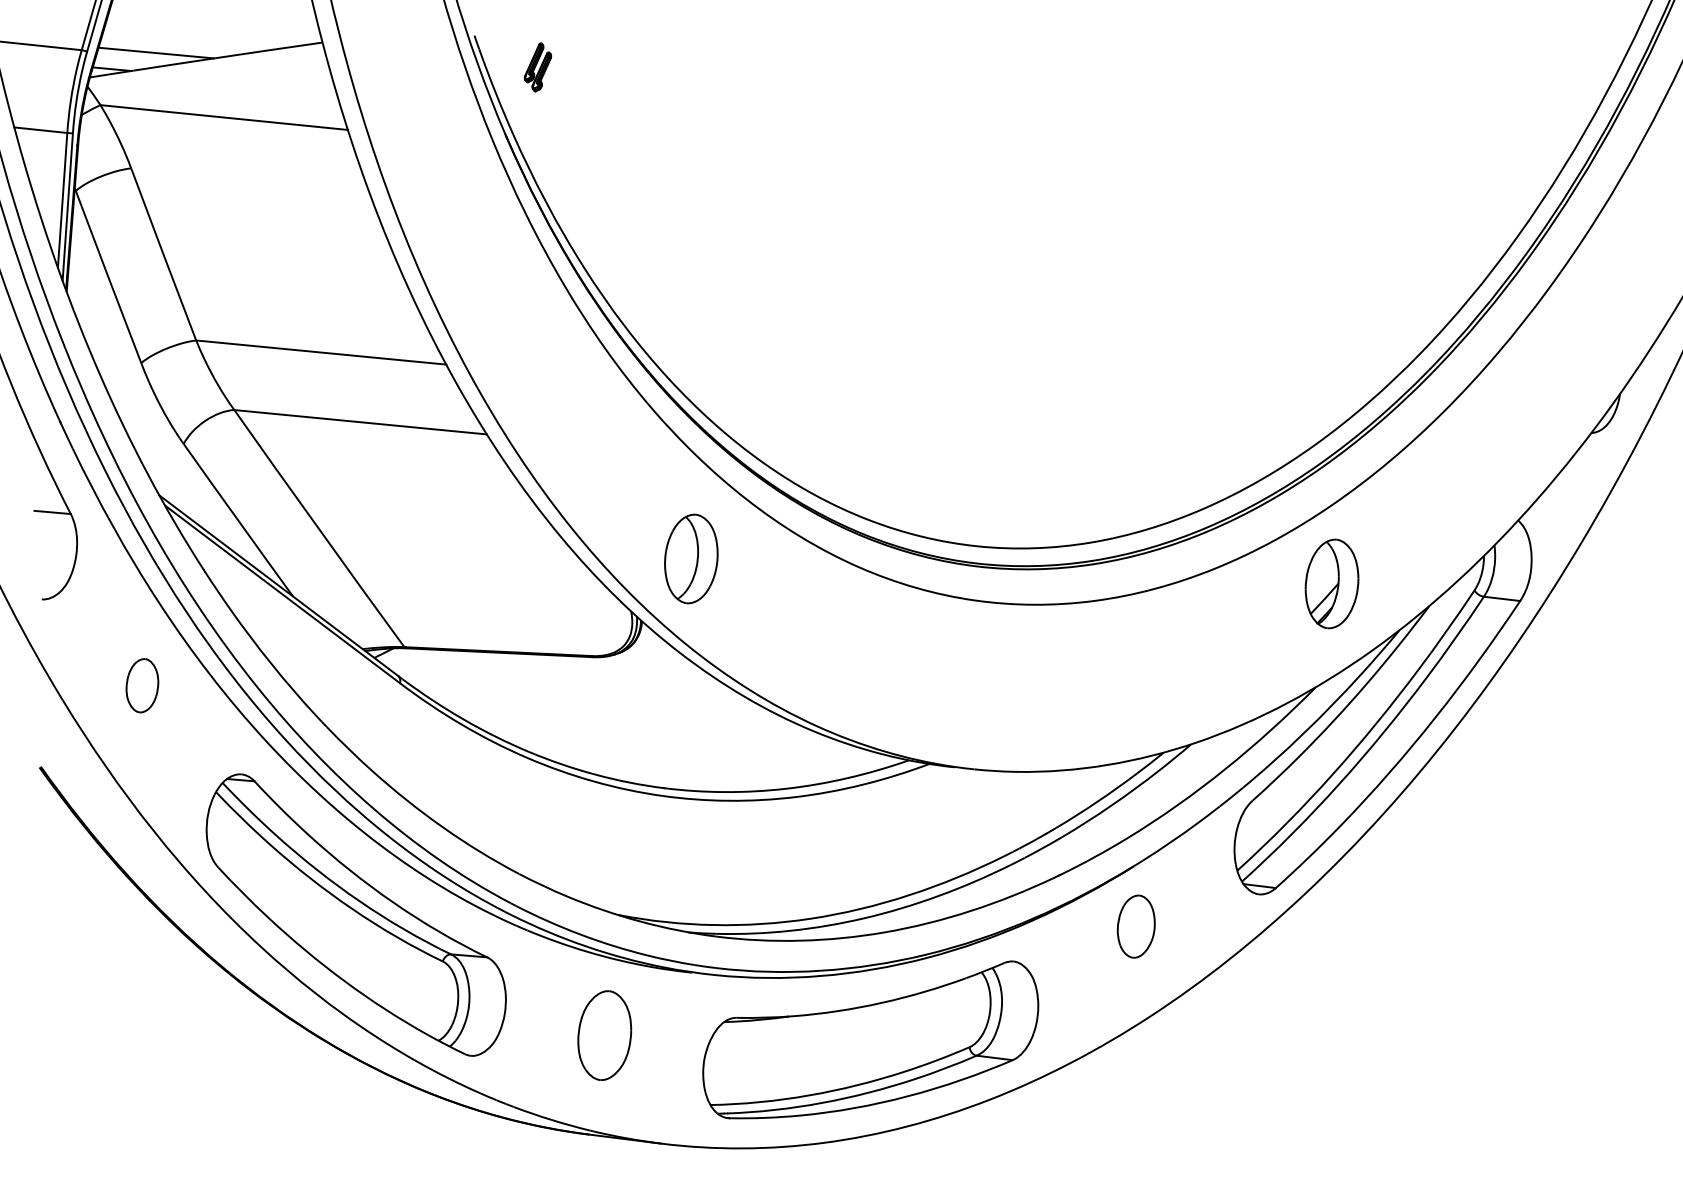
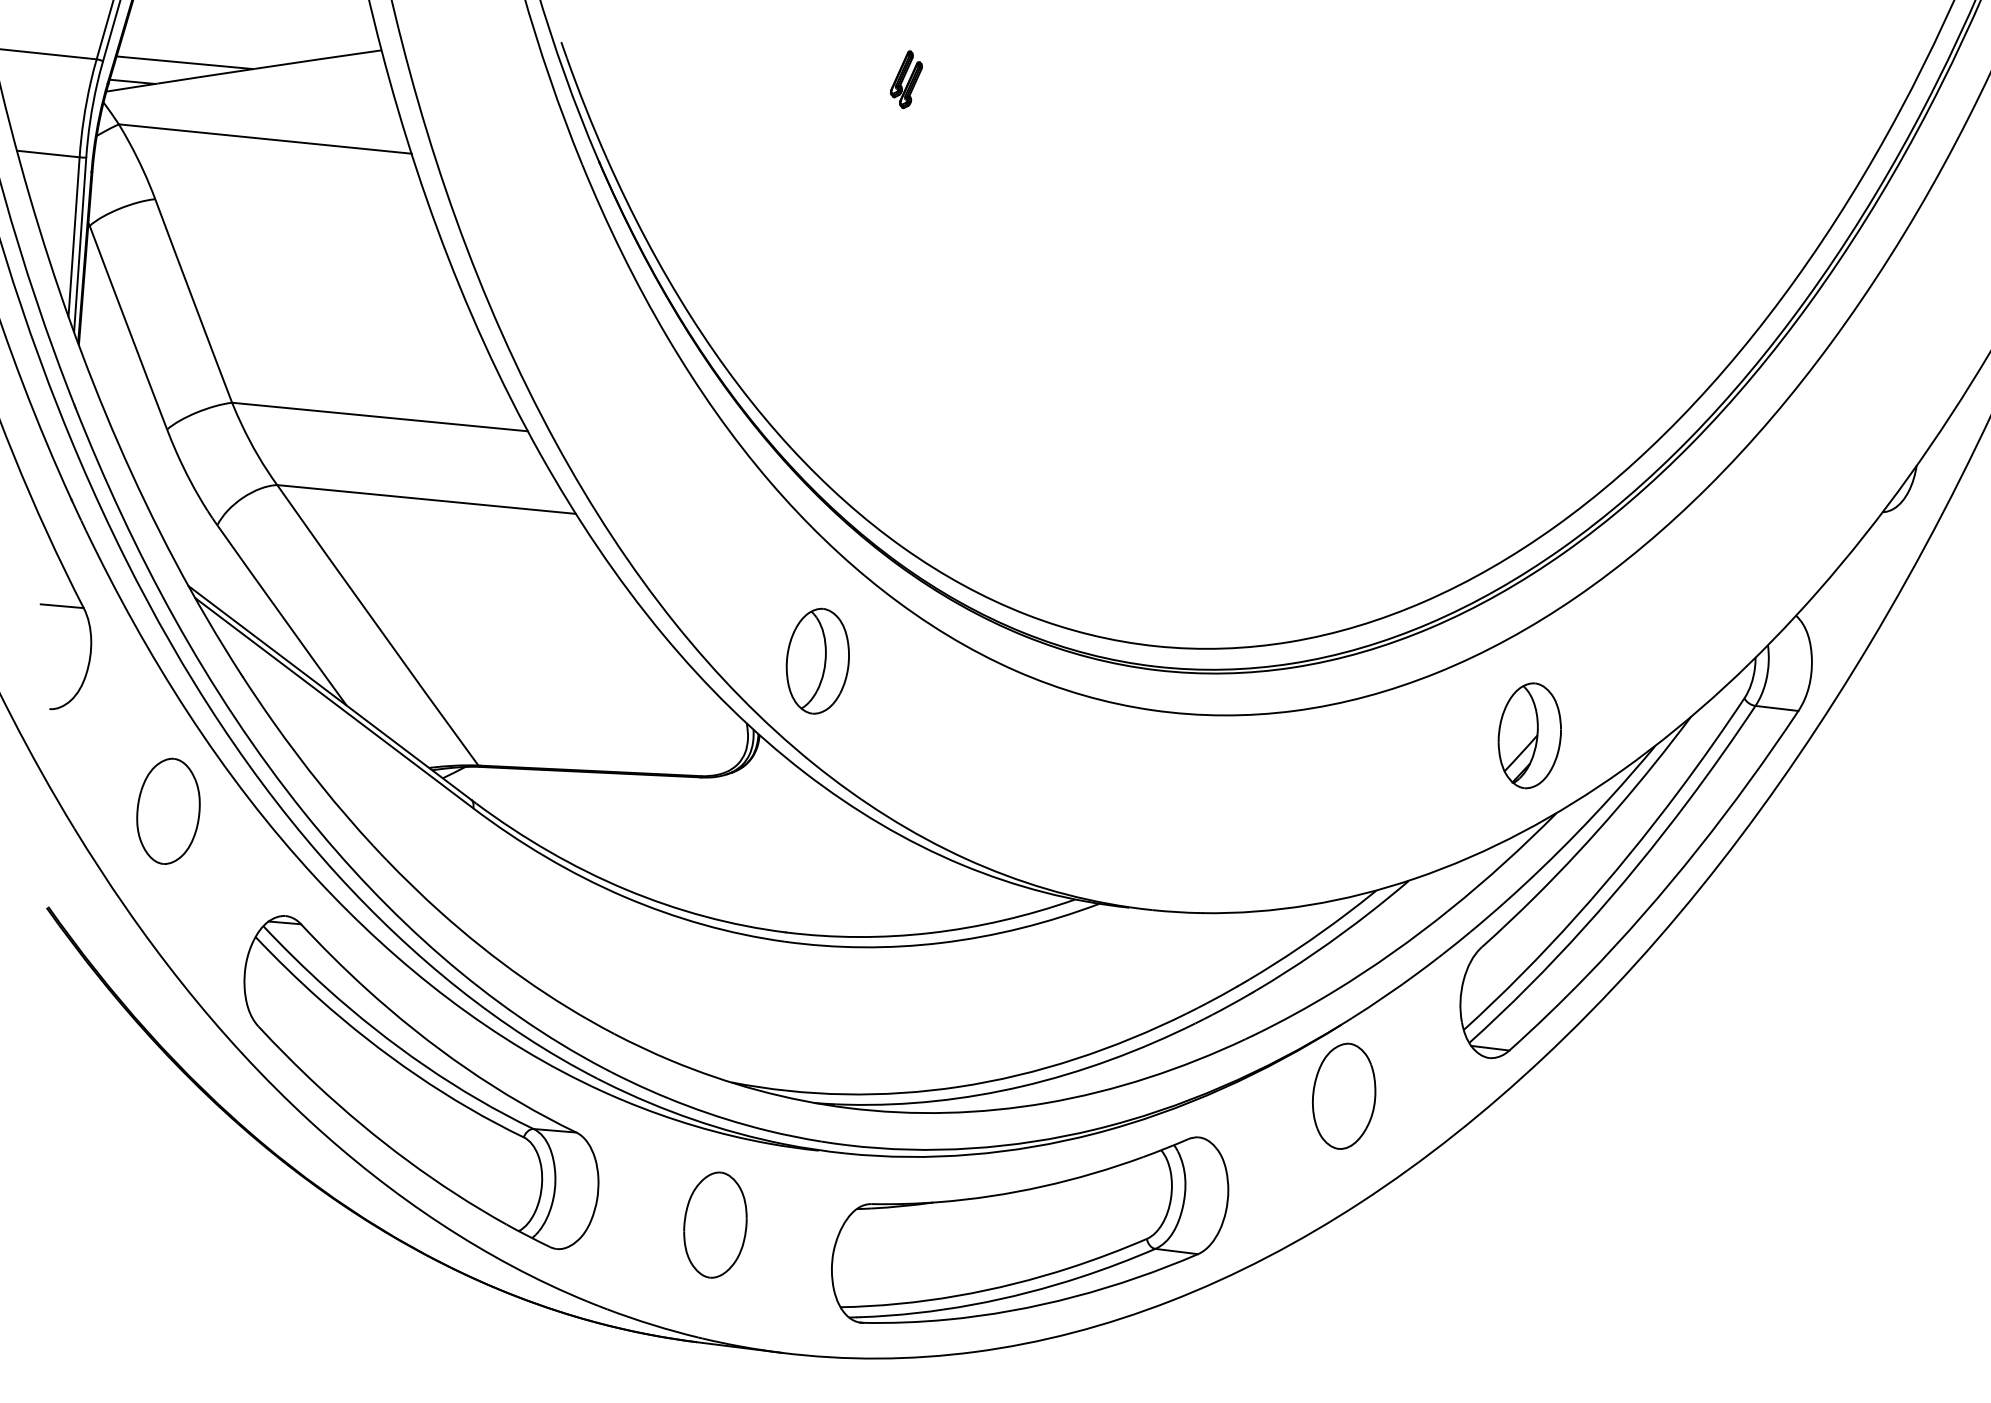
part: (538, 67) -> (906, 79), moved
part: (1331, 583) -> (1529, 735), moved
part: (142, 685) -> (168, 810), size x1.67
part: (1136, 926) -> (1344, 1095), size x1.43

